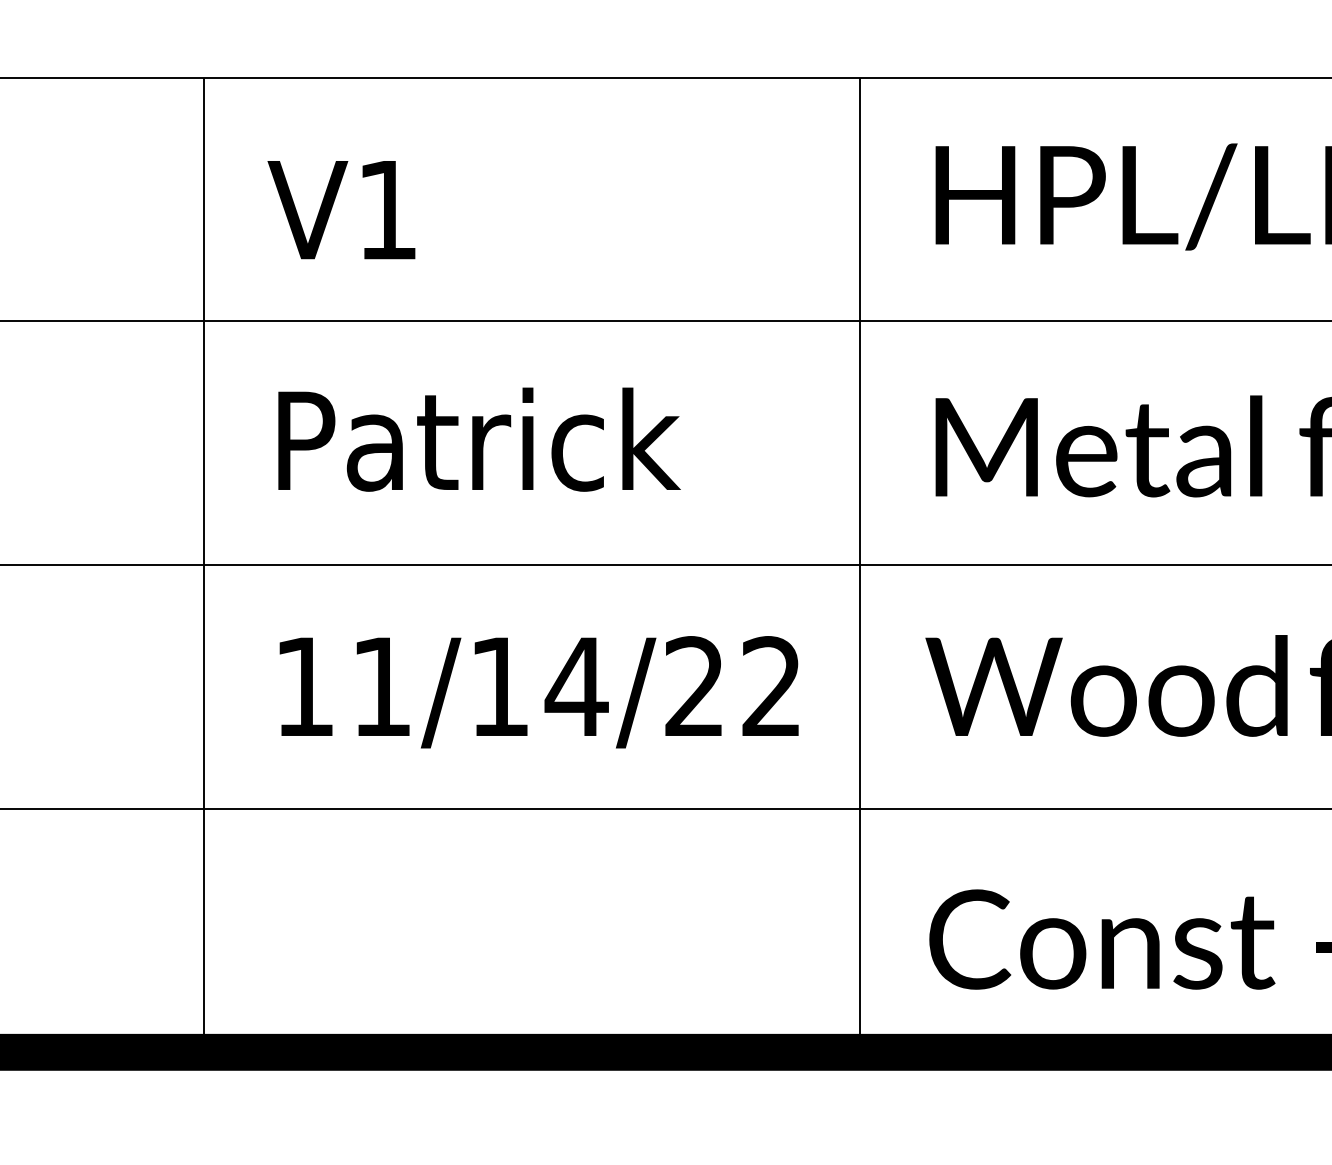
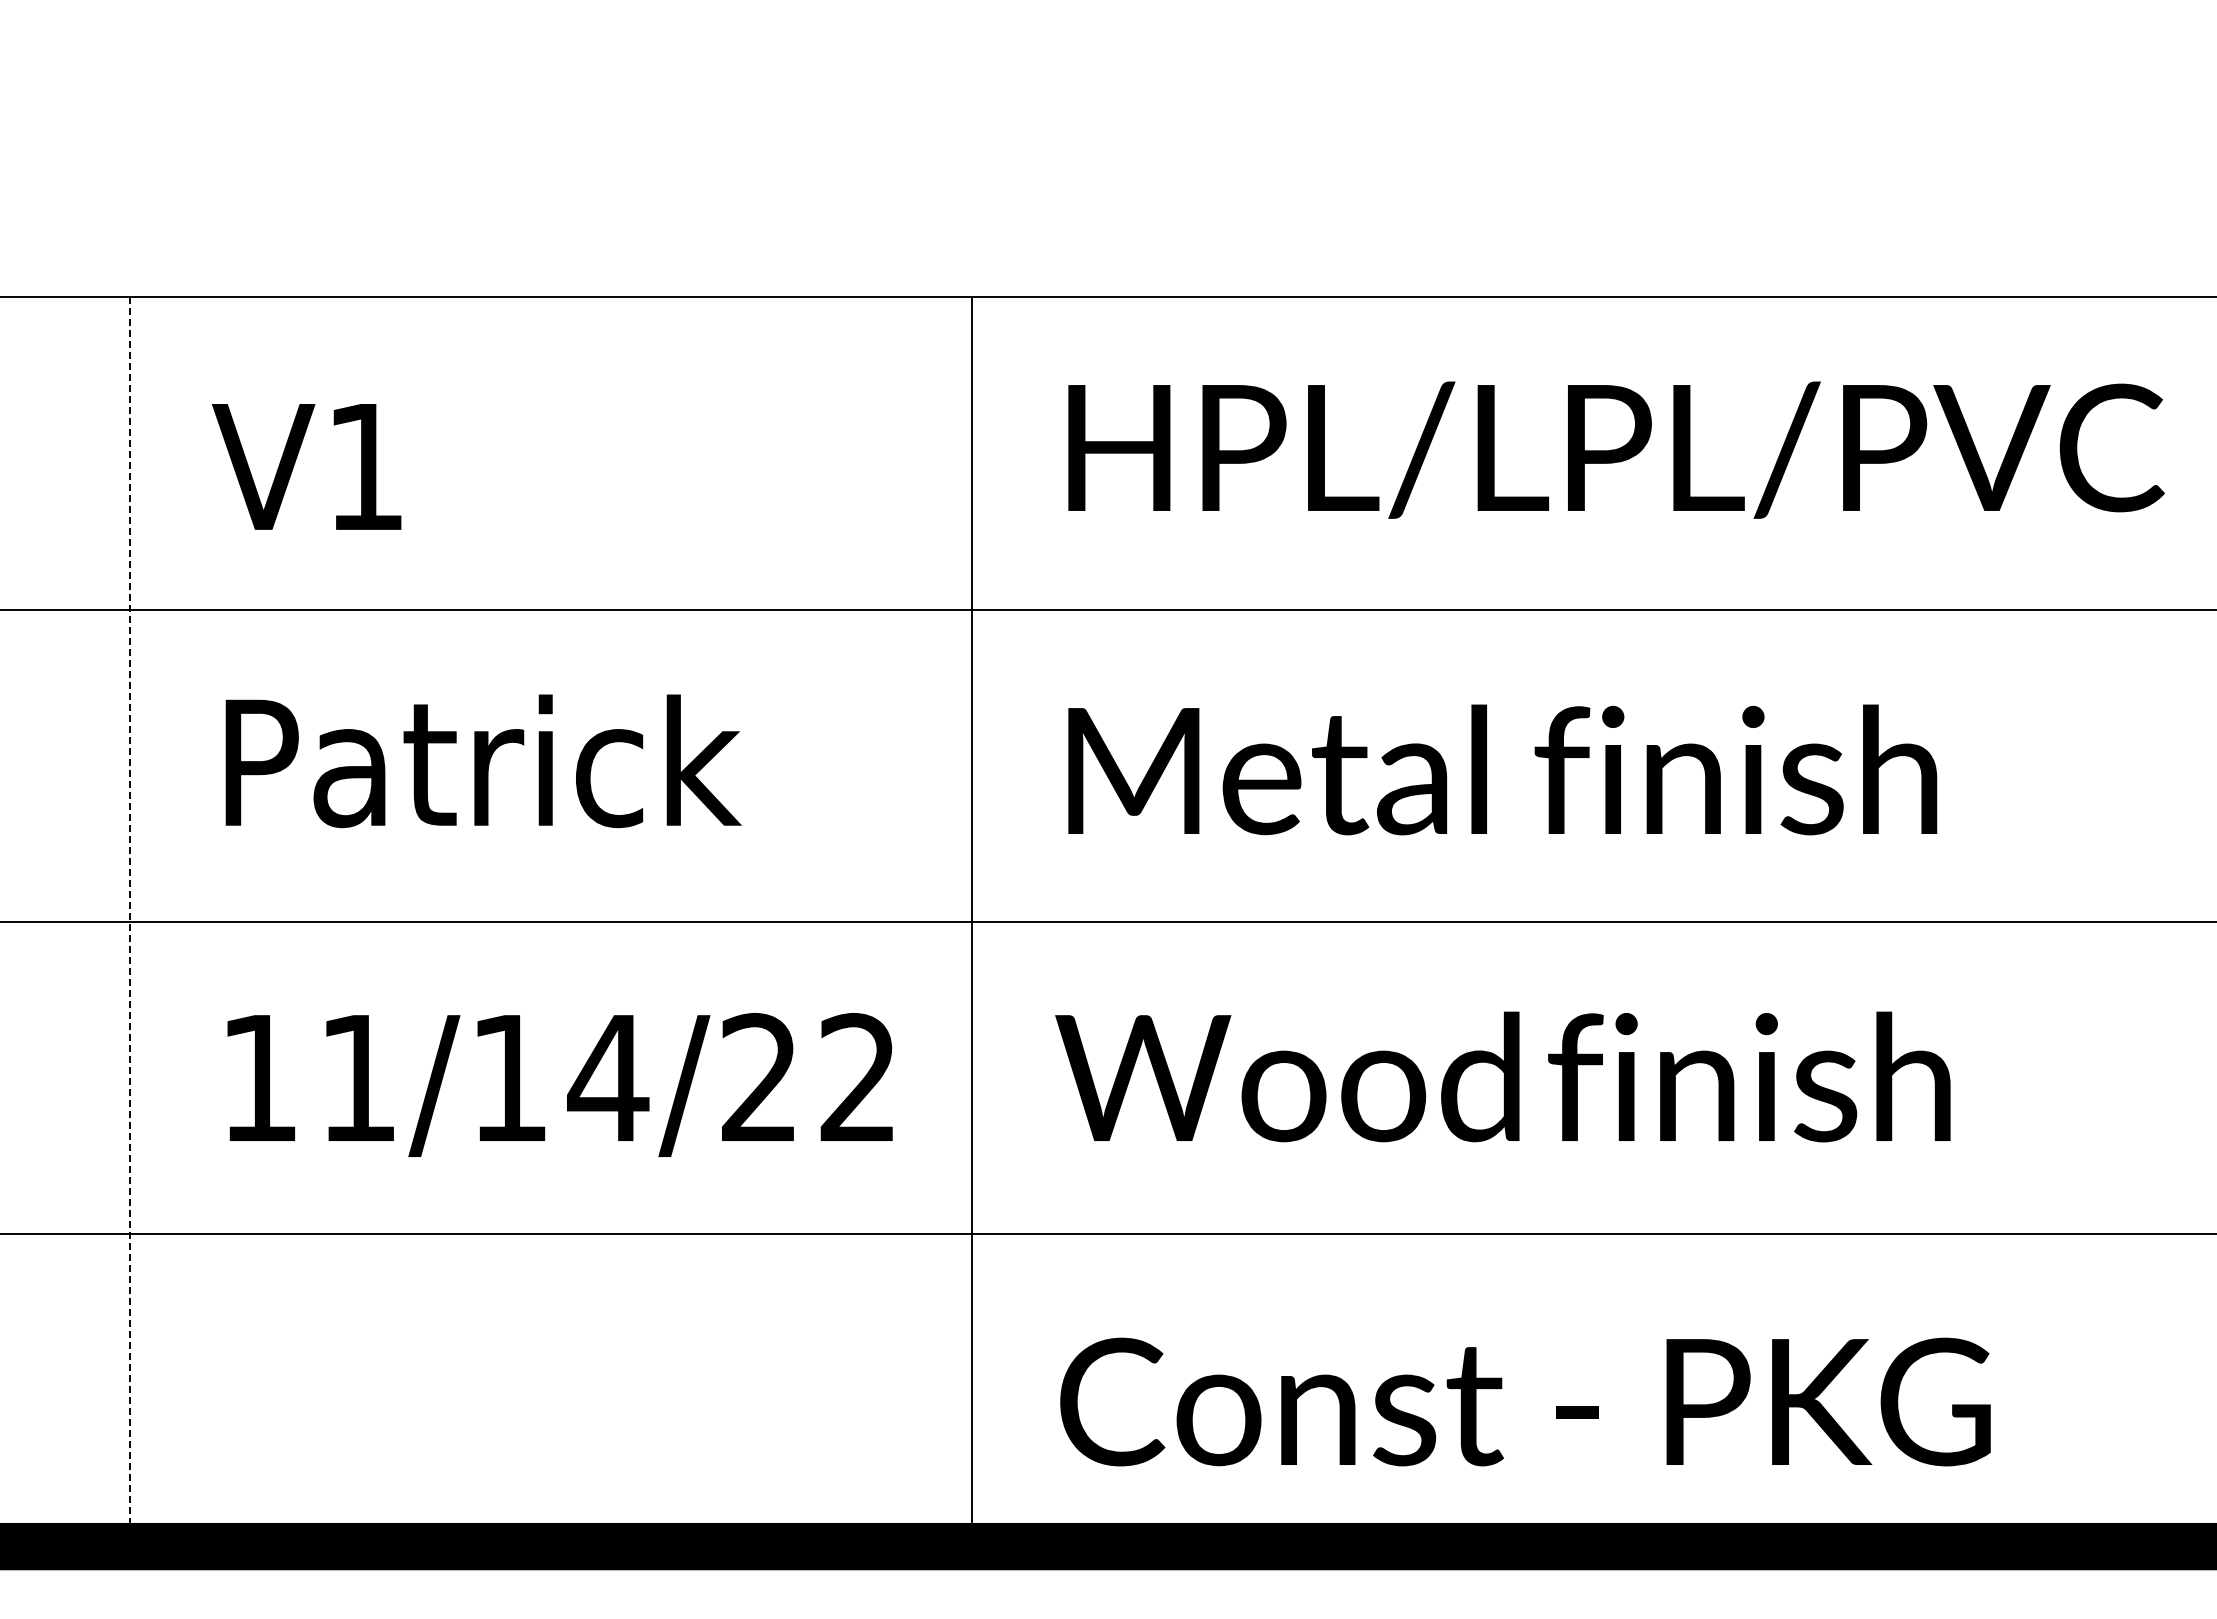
line: (203, 565) -> (129, 922), solid -> dashed

